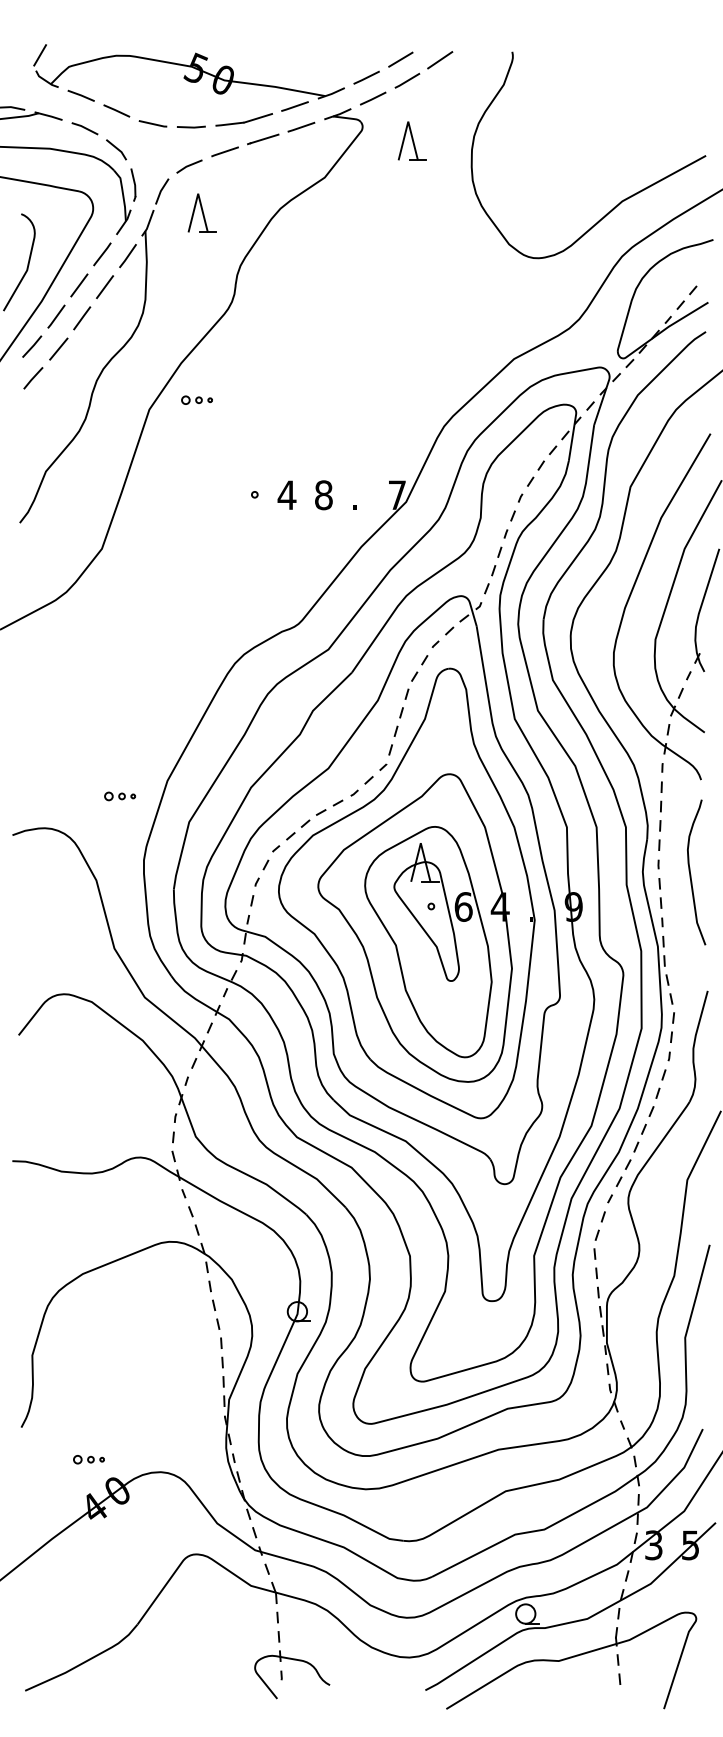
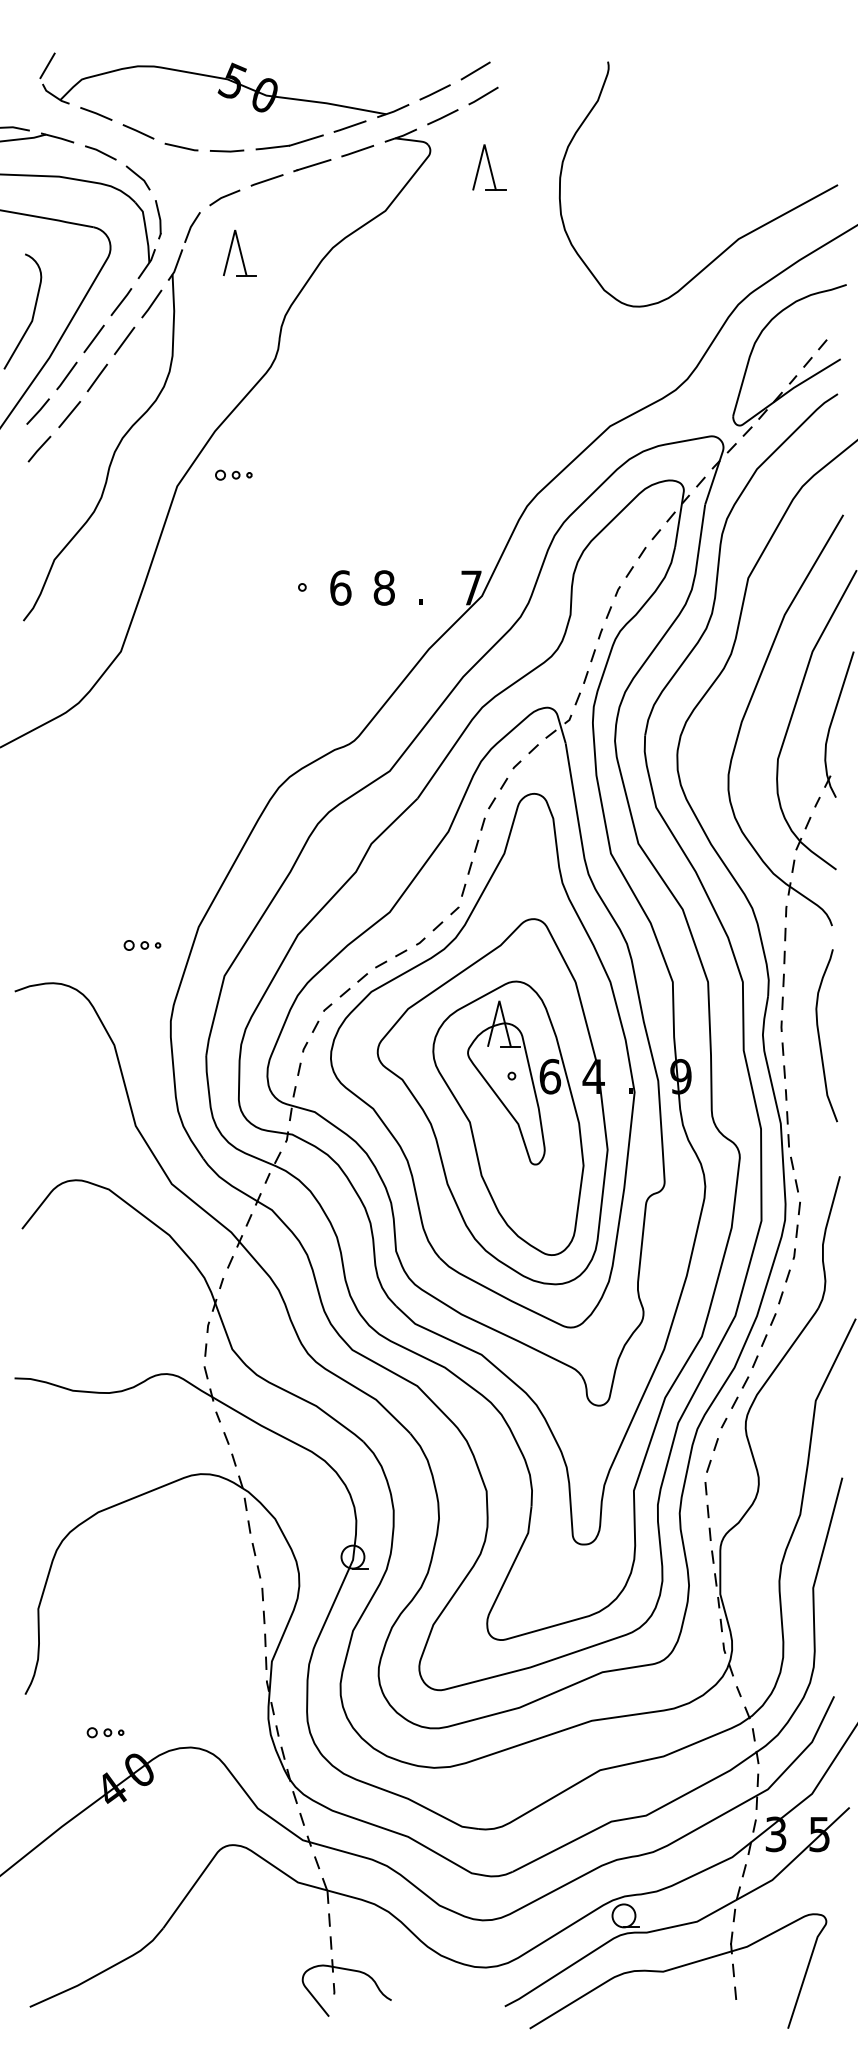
line: (440, 60) -> (522, 71), removed
text: (286, 494) -> (340, 587), 4 -> 6

